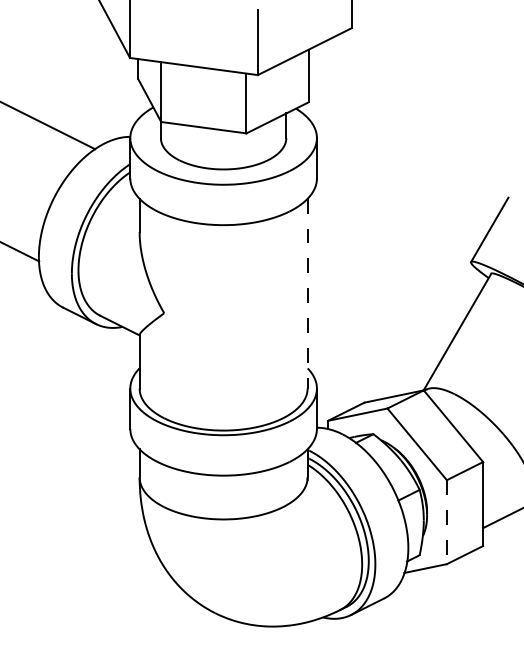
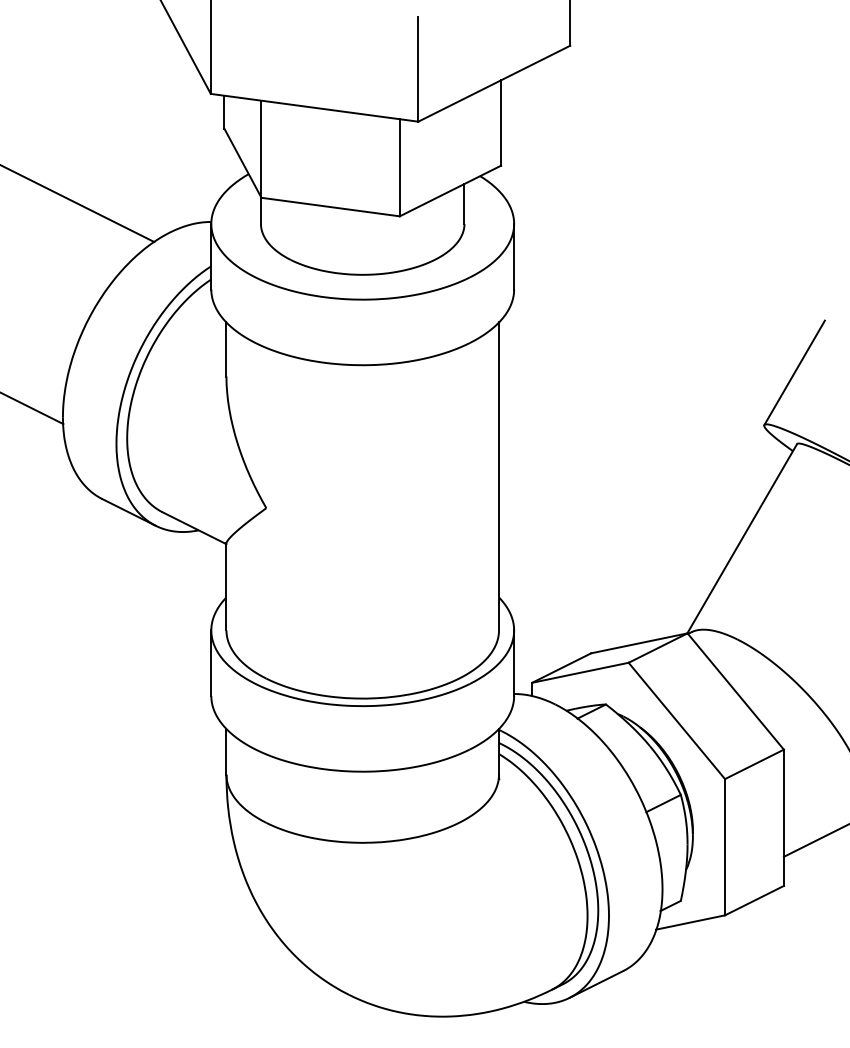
line: (307, 293) -> (498, 476), dashed -> solid
line: (446, 522) -> (724, 847), dashed -> solid

